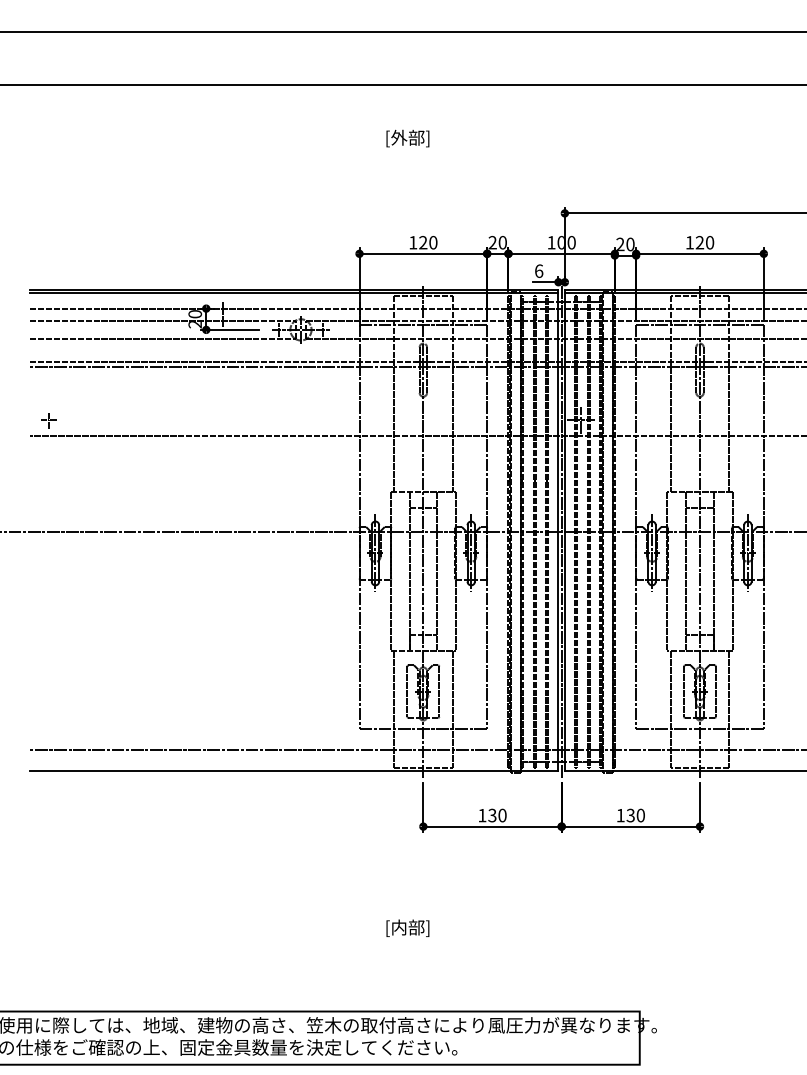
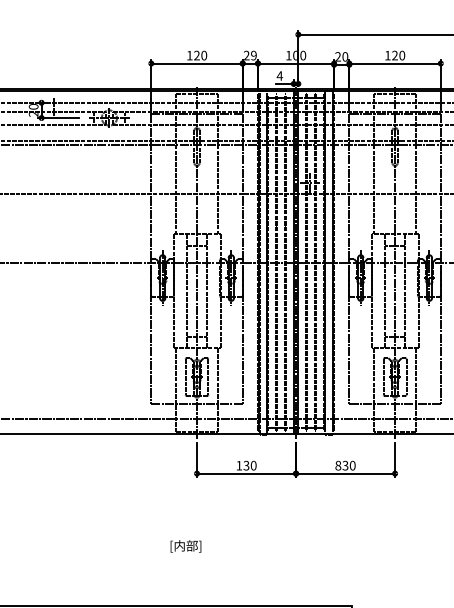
text: (502, 242) -> (253, 55), 20 -> 29
text: (538, 270) -> (279, 75), 6 -> 4
text: (620, 815) -> (338, 465), 130 -> 830

